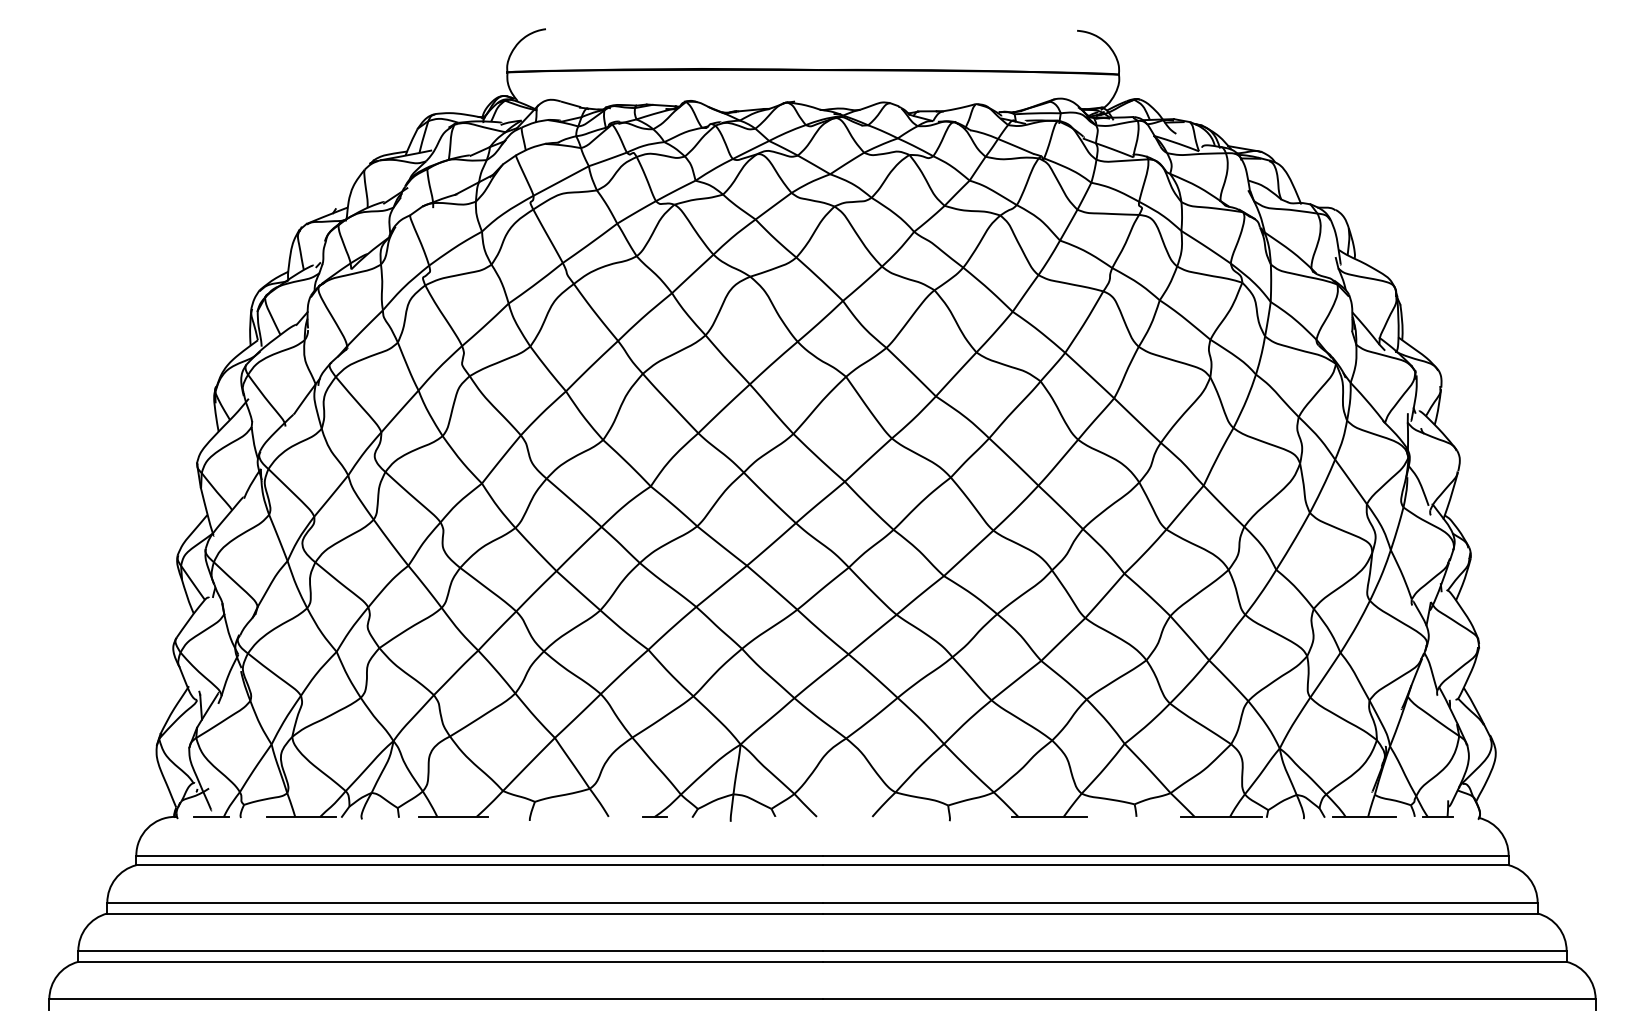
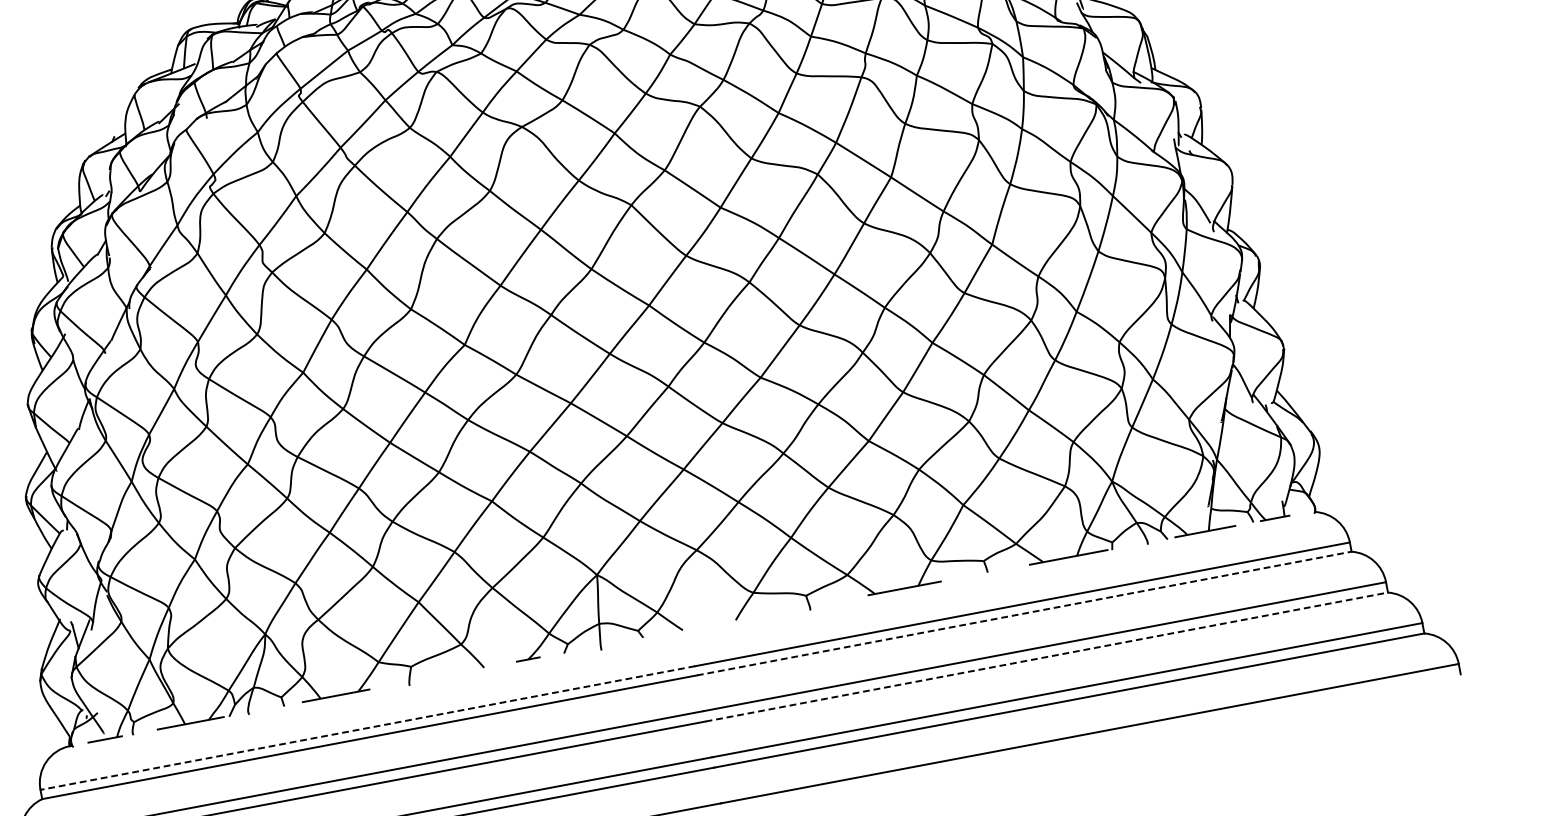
line: (478, 855) -> (366, 728), solid -> dashed
line: (1166, 865) -> (1025, 613), solid -> dashed
line: (1180, 913) -> (1047, 656), solid -> dashed

